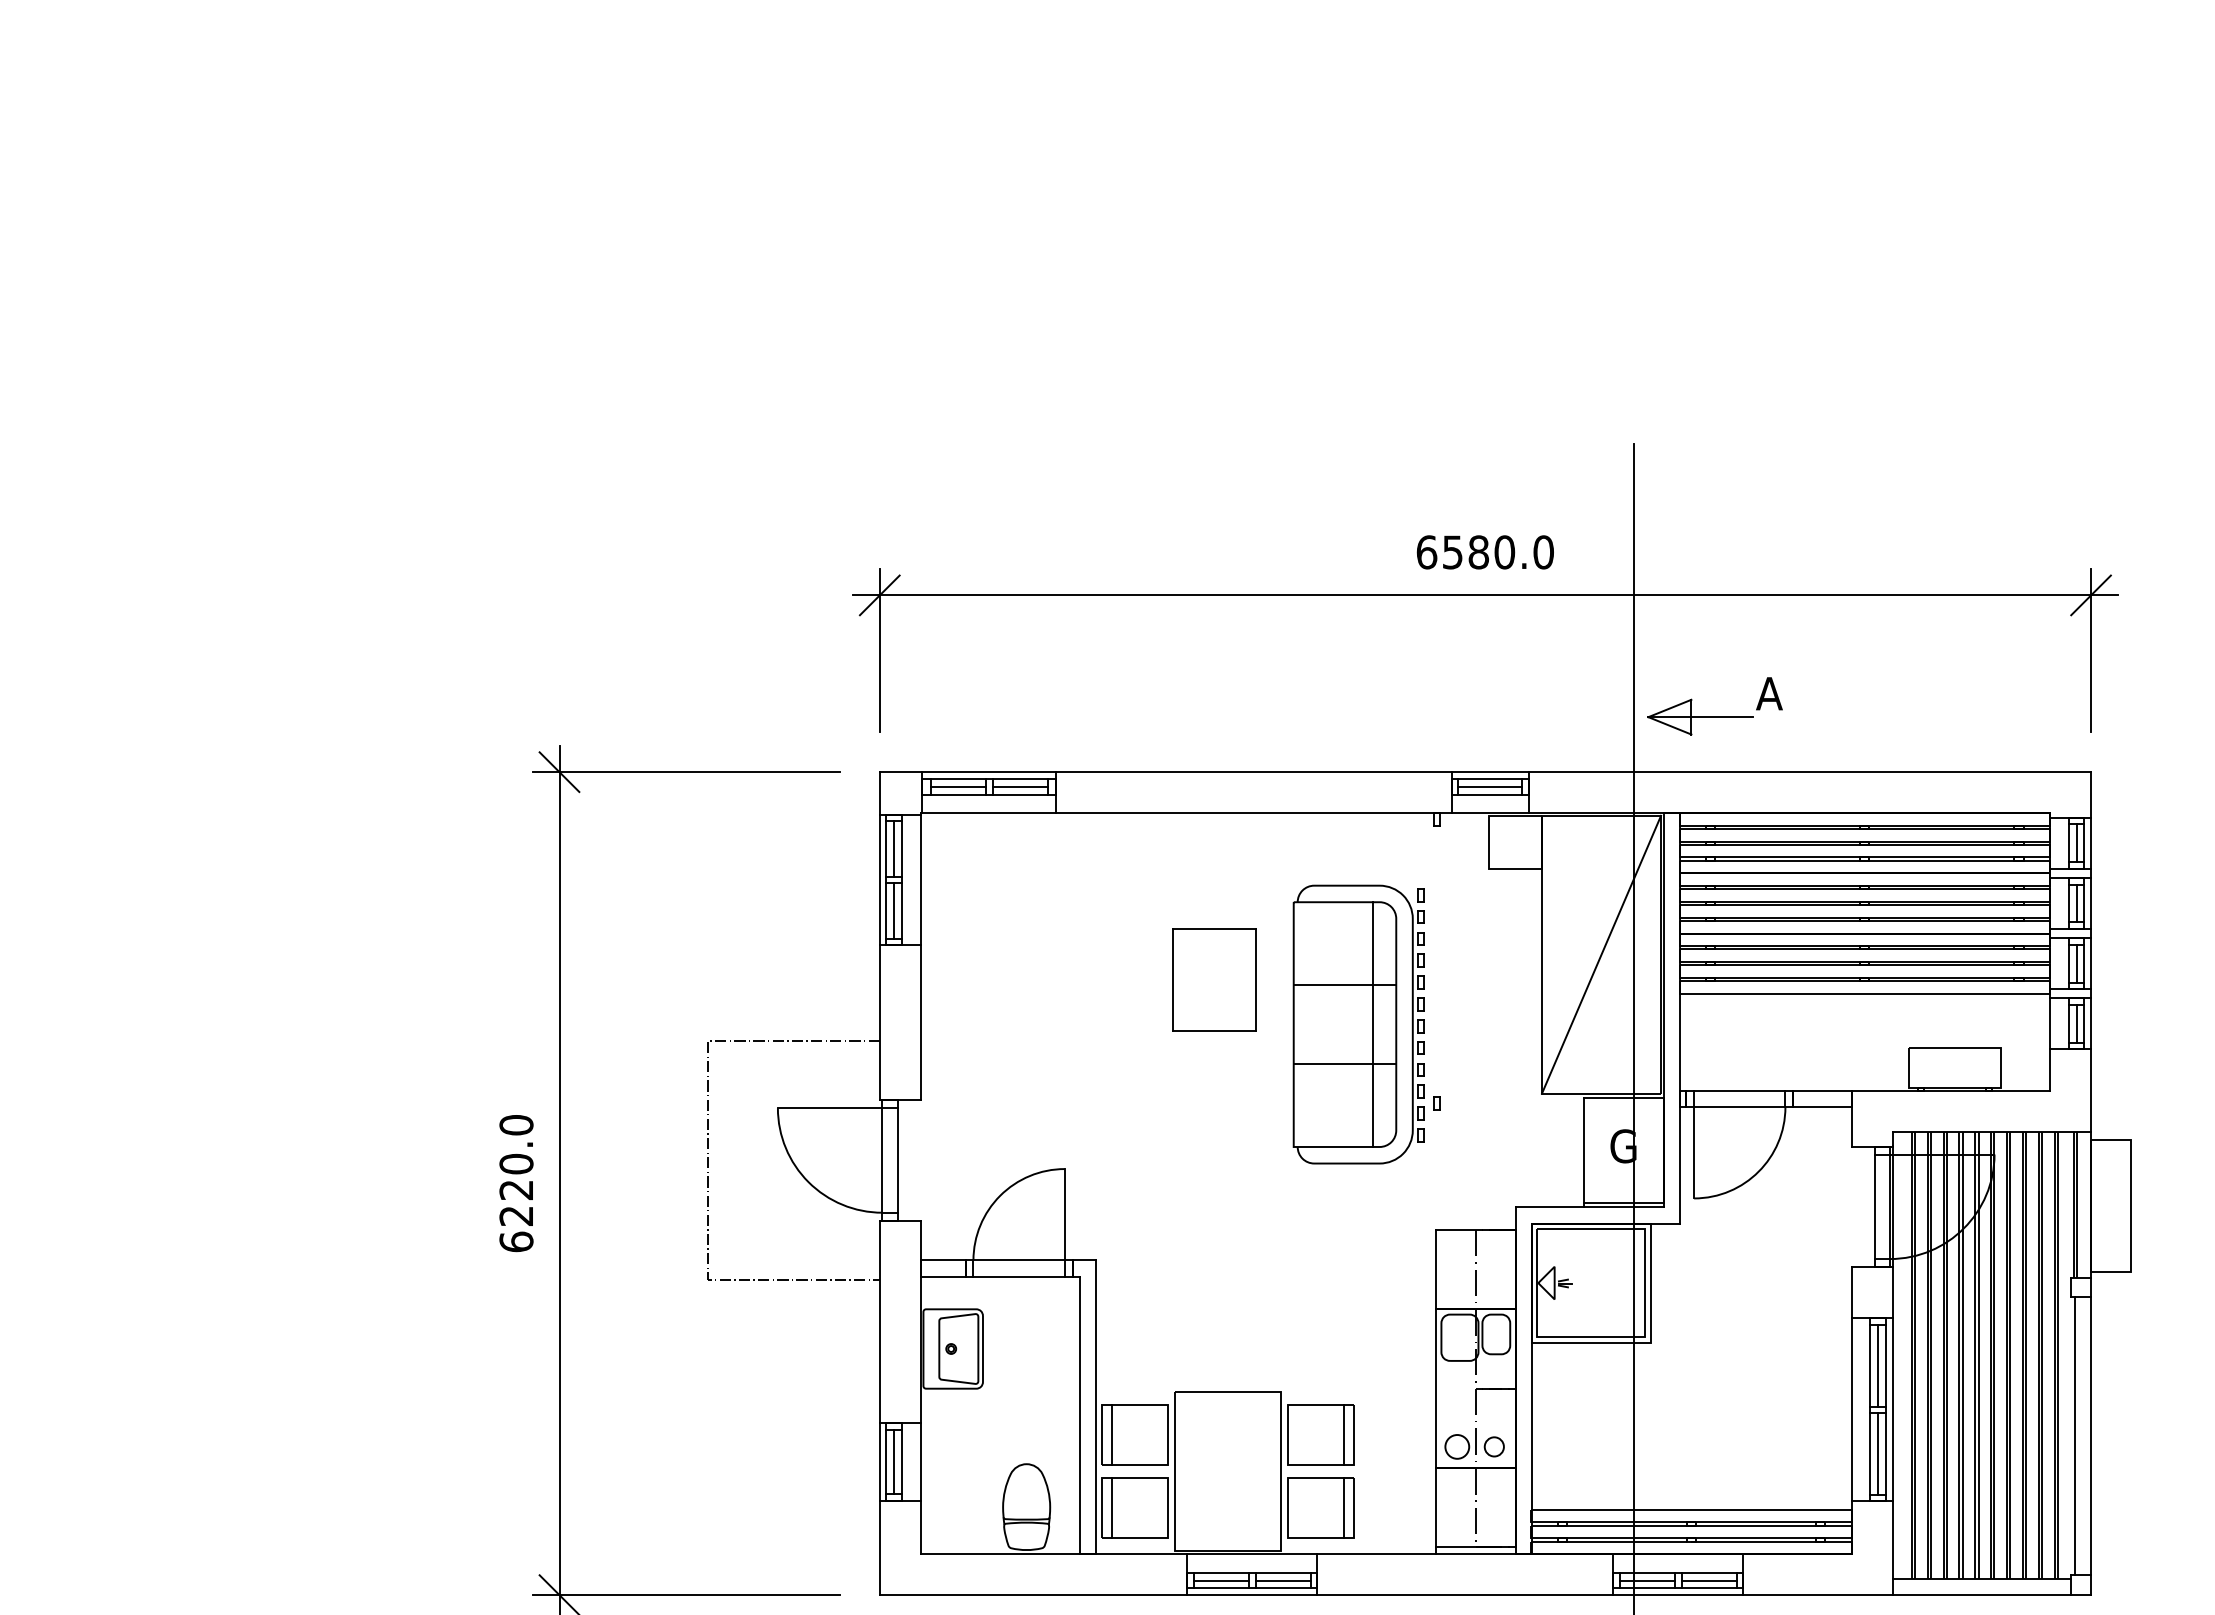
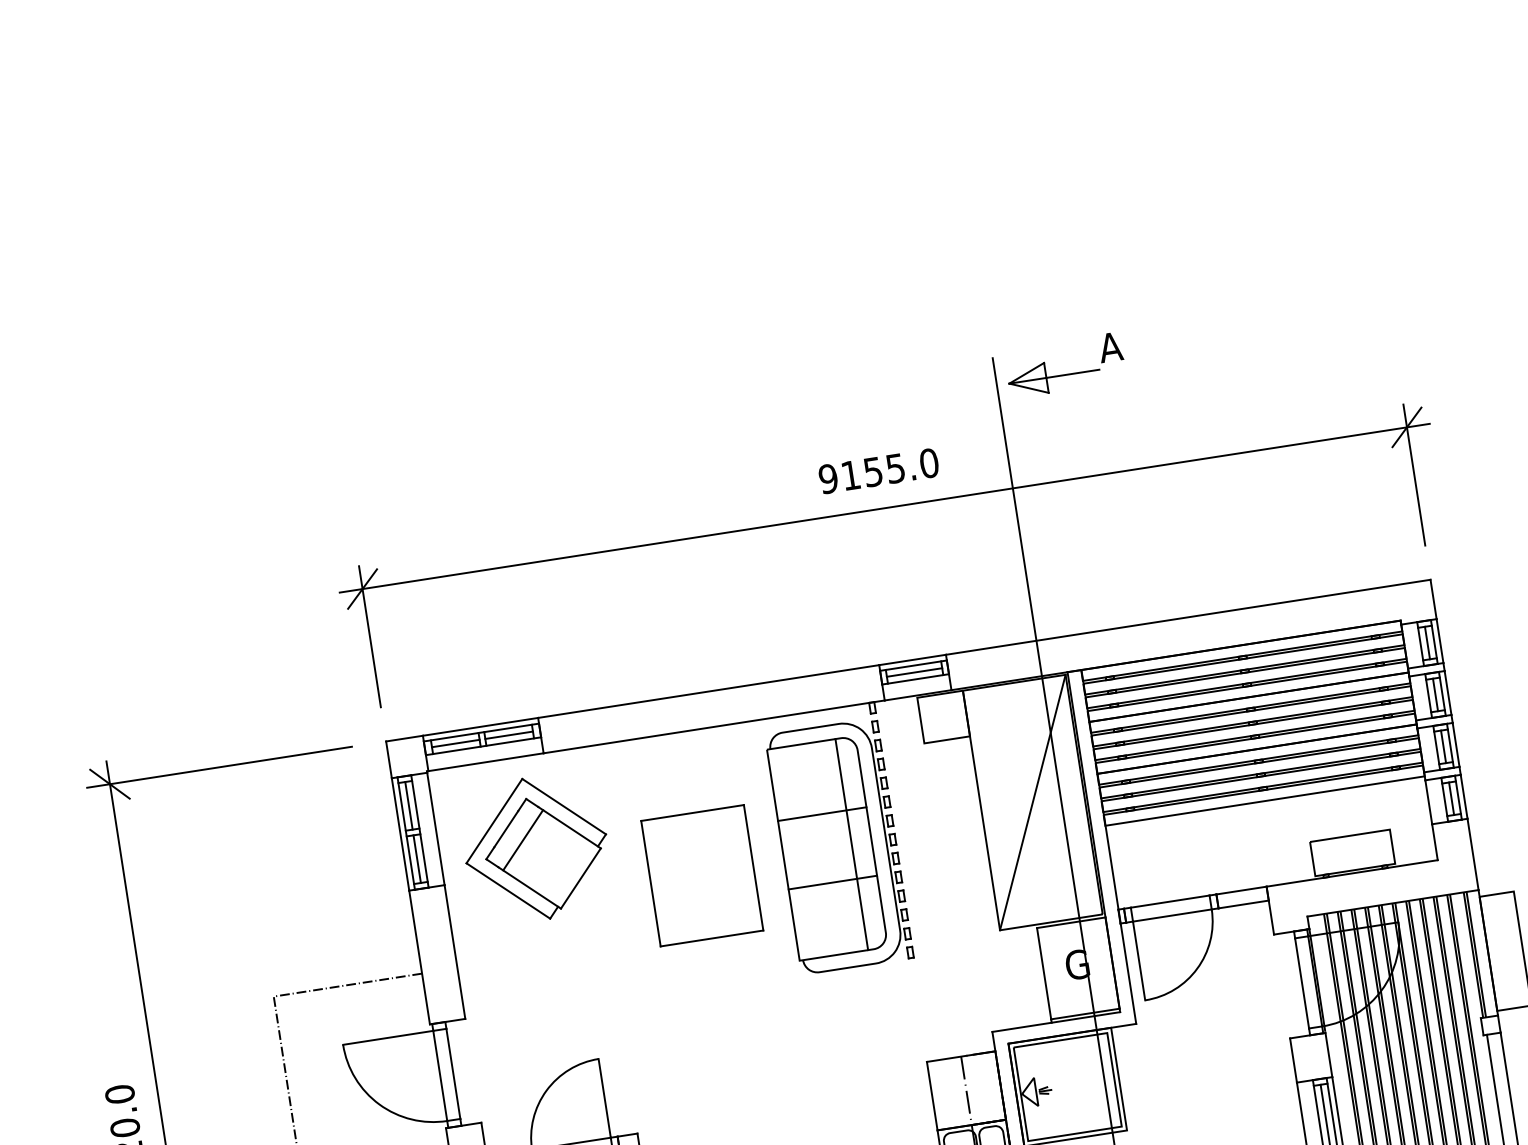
text: (1465, 552) -> (861, 473), 6580.0 -> 9155.0
part: (1714, 716) -> (1066, 374), moved
part: (1030, 919) -> (535, 848), added
part: (1214, 979) -> (702, 875), size x1.43
part: (1358, 1024) -> (839, 846), moved

